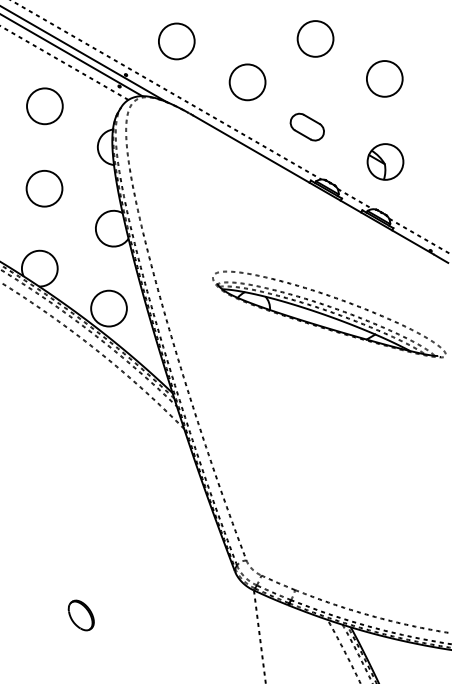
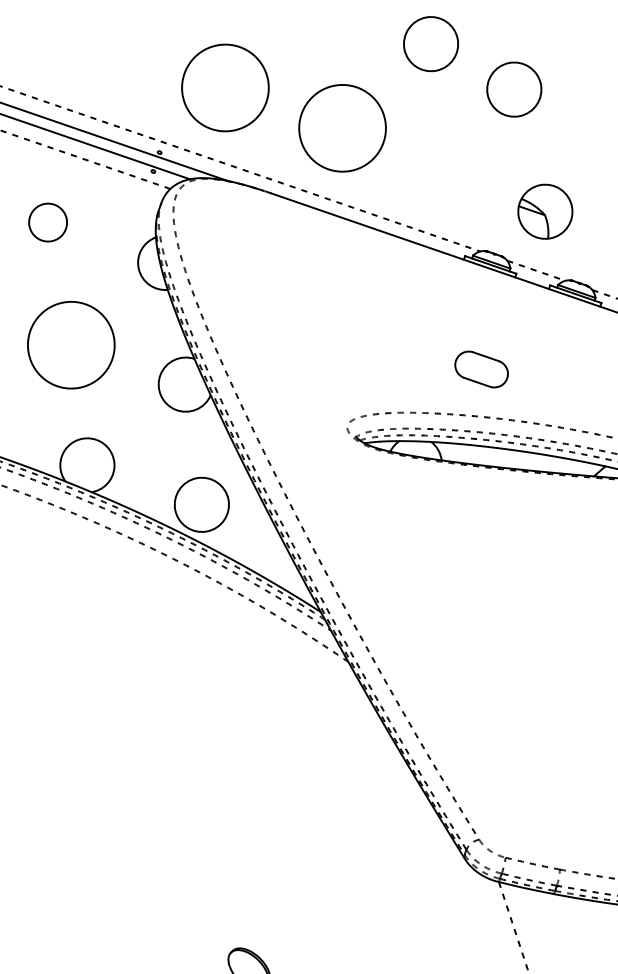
circle: (176, 41) -> (224, 88), size x1.6
circle: (384, 78) -> (513, 89), moved
circle: (247, 82) -> (342, 128), size x1.6
circle: (44, 106) -> (47, 222), size x0.7
part: (306, 126) -> (480, 368), moved
part: (385, 161) -> (545, 211), moved
circle: (44, 188) -> (71, 344), size x1.6

